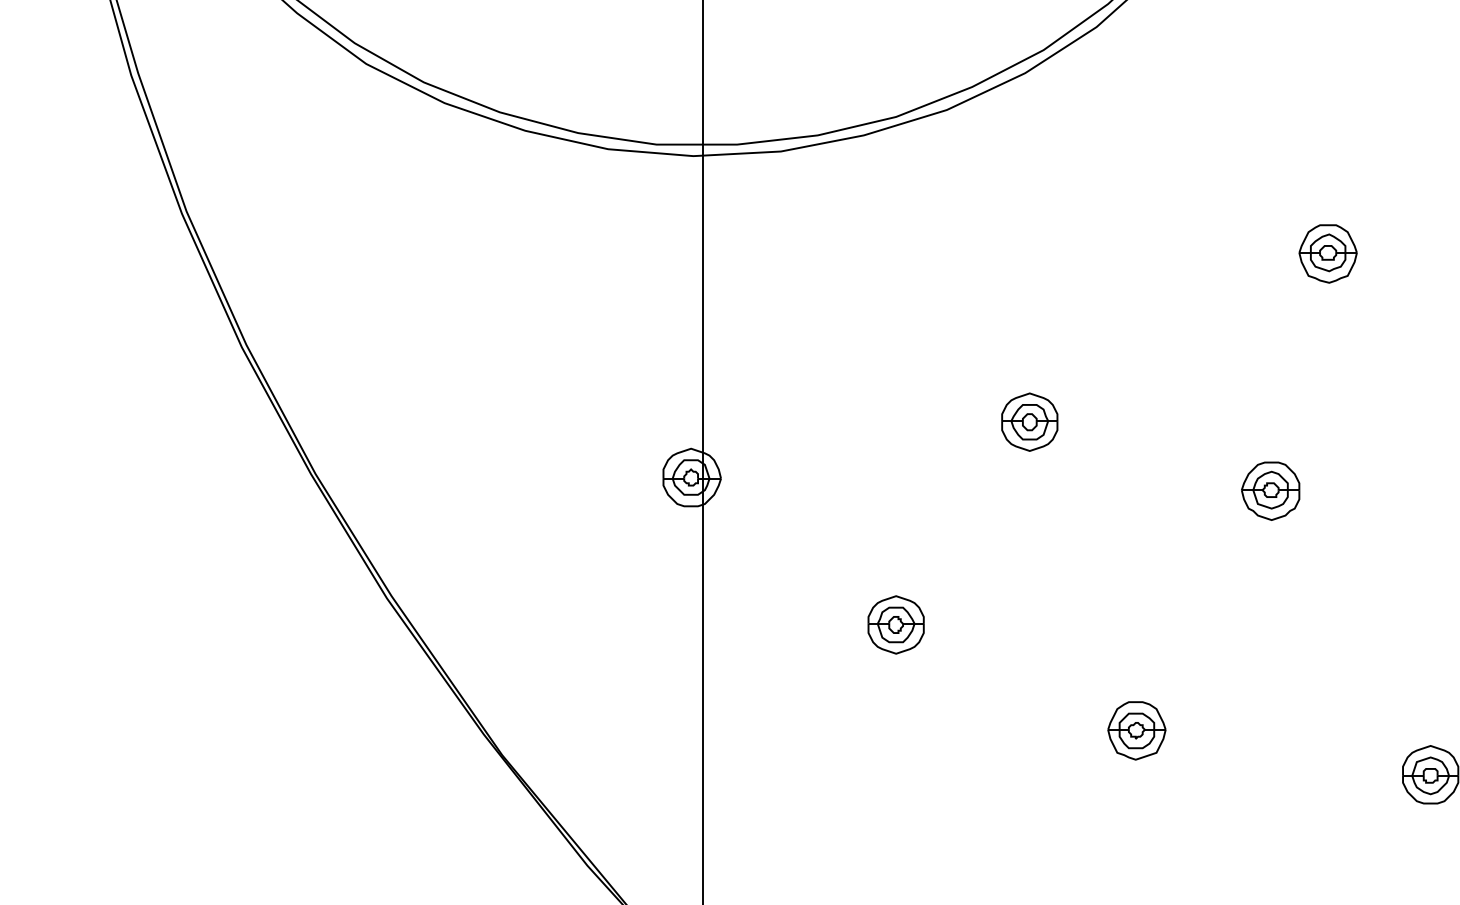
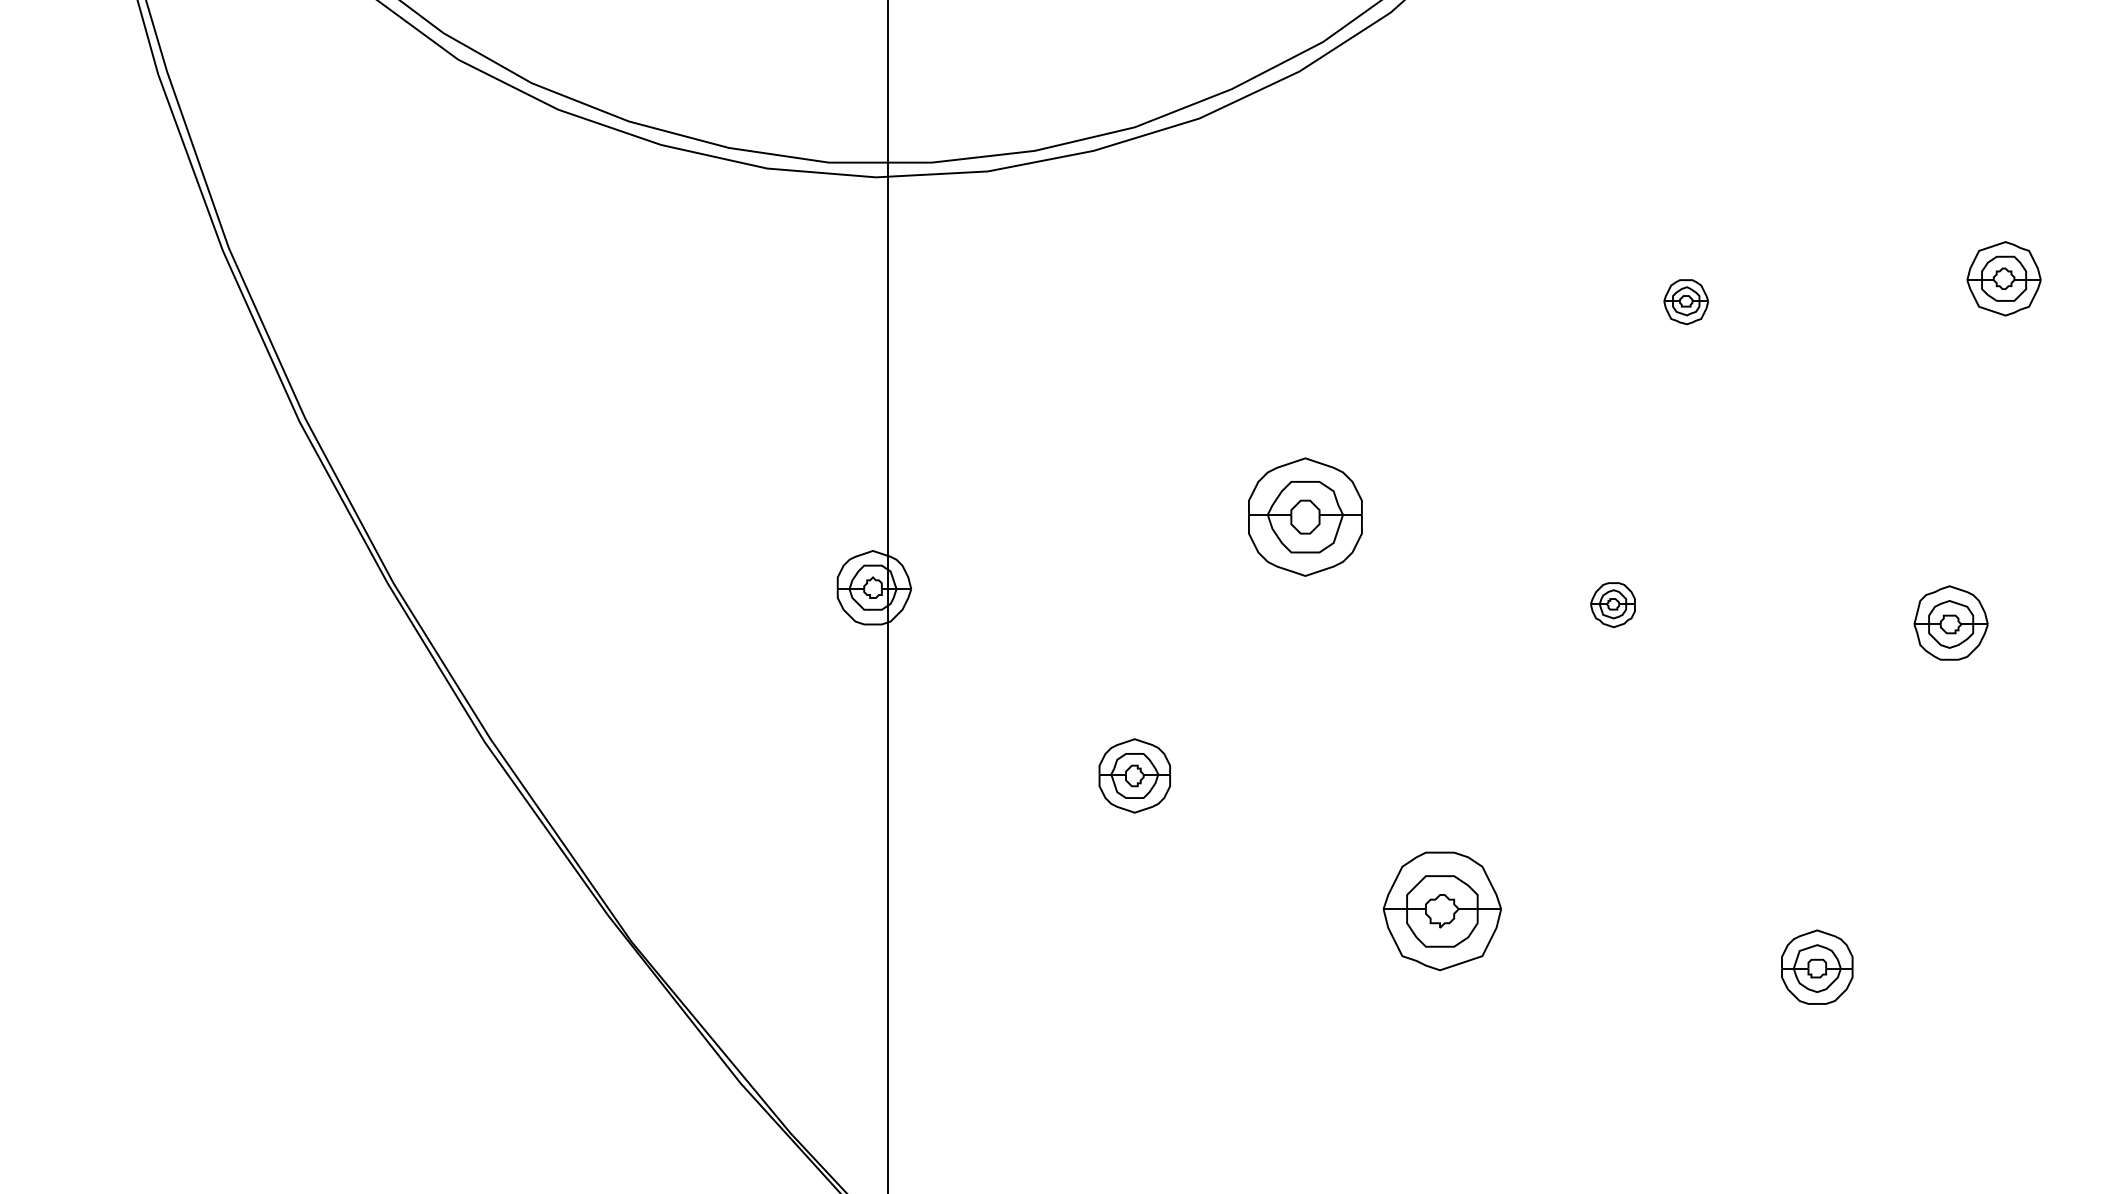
part: (1327, 253) -> (1685, 301), size x0.6
part: (1029, 421) -> (1305, 516), size x1.6
part: (1270, 490) -> (1612, 604), size x0.6
part: (1136, 730) -> (1441, 910), size x1.6

